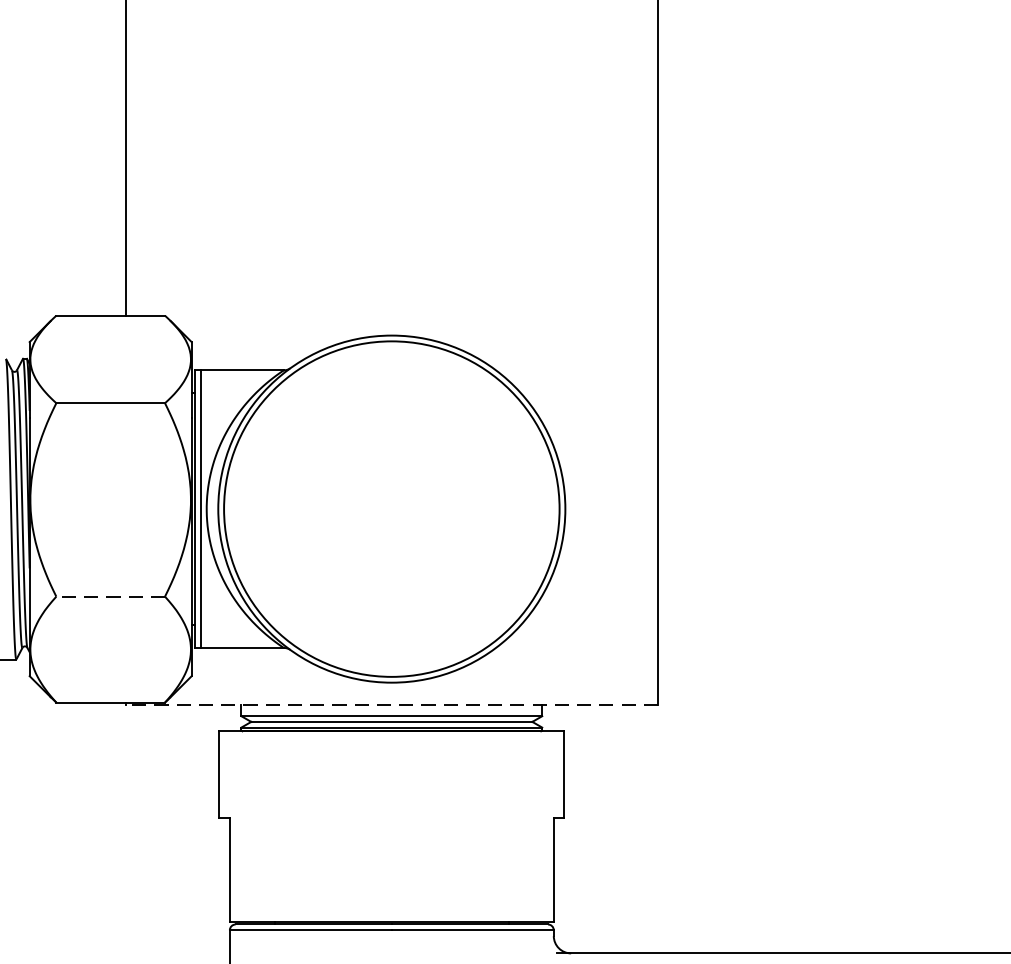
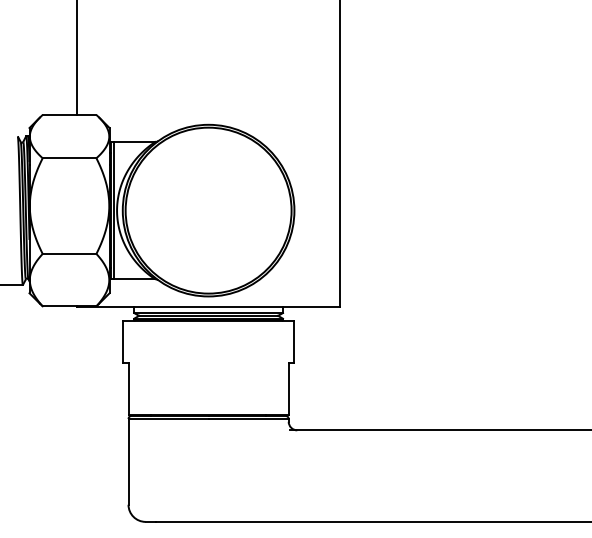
line: (110, 595) -> (69, 253), dashed -> solid
line: (391, 704) -> (208, 307), dashed -> solid

